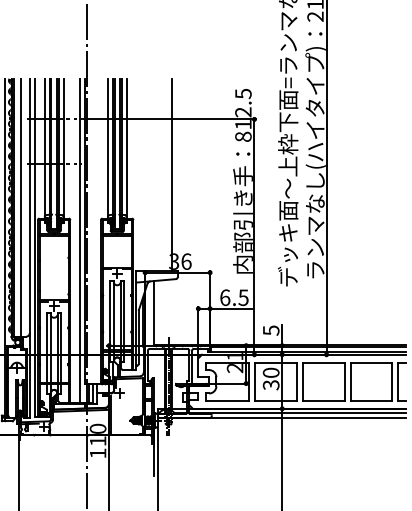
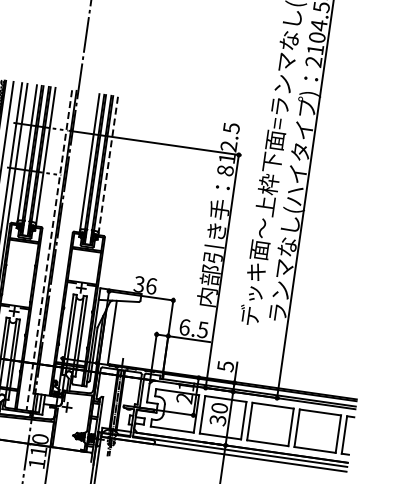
line: (126, 148) -> (108, 165), solid -> dashed
line: (172, 174) -> (149, 197), removed
line: (80, 240) -> (49, 250), solid -> dashed

